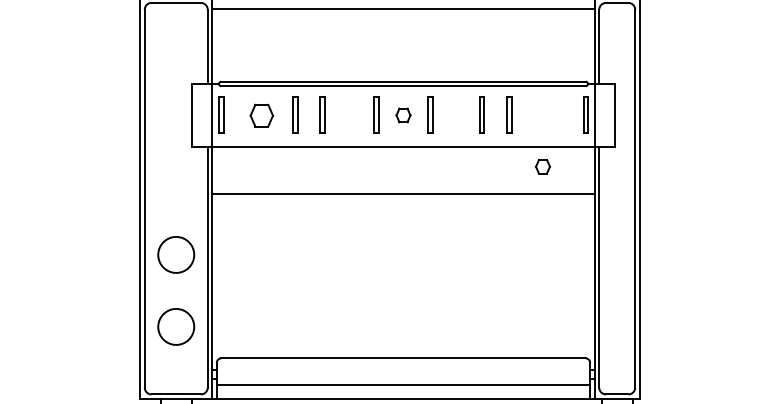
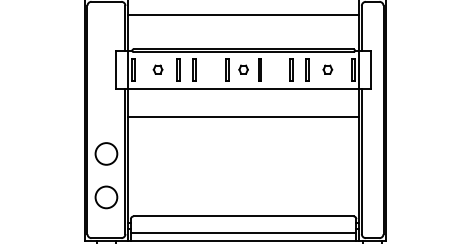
line: (403, 9) -> (243, 15), moved
part: (260, 115) -> (157, 69), size x0.62
part: (542, 166) -> (327, 69), moved

